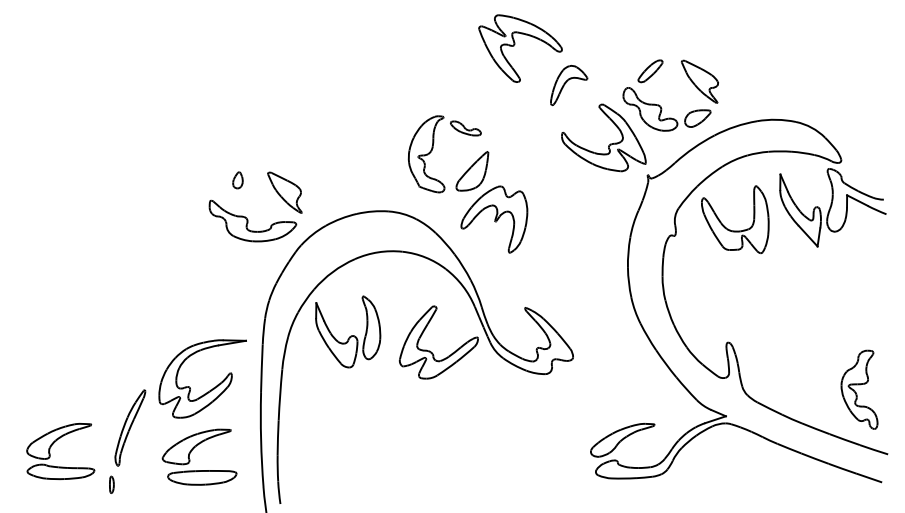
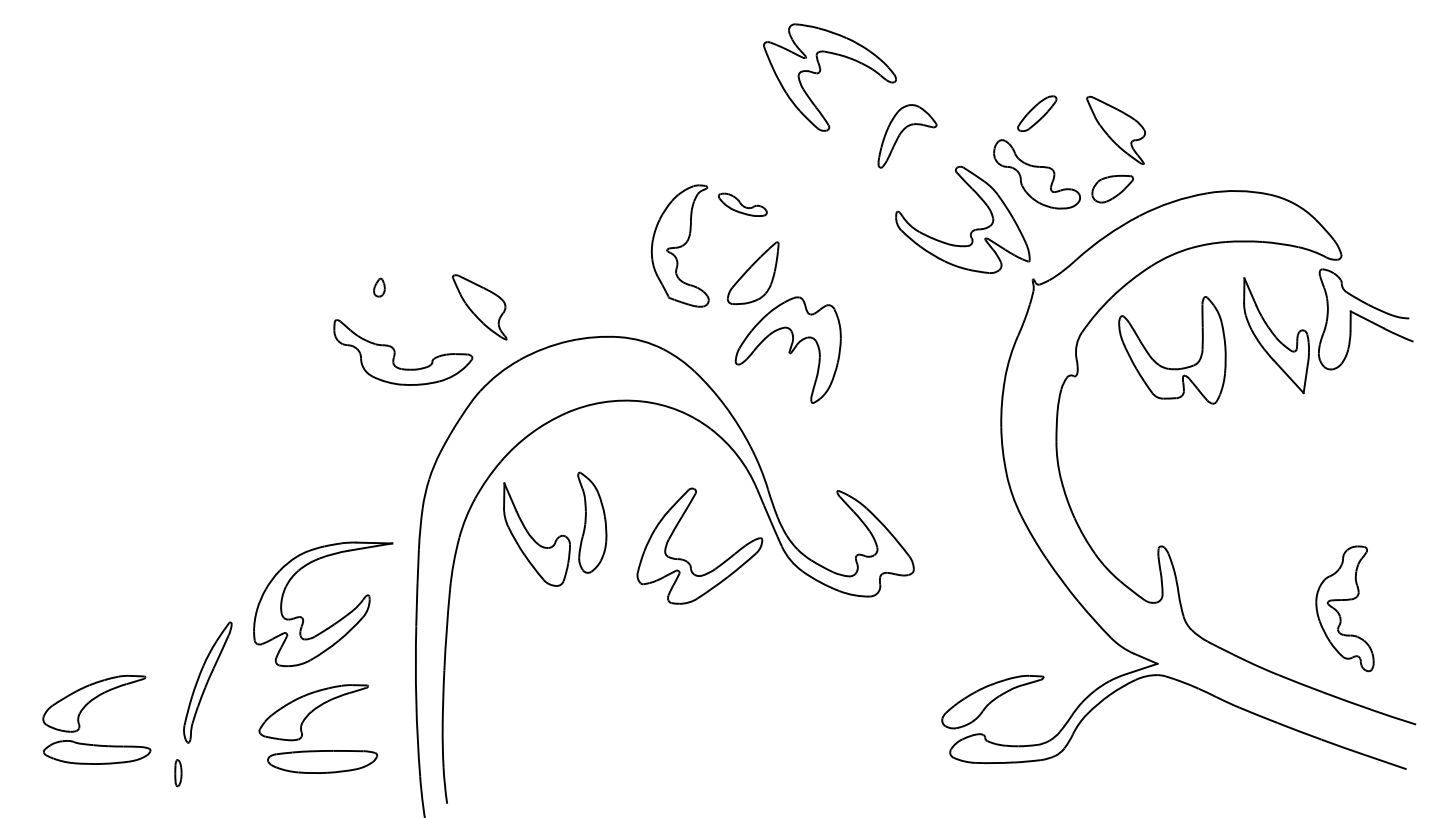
part: (237, 180) -> (378, 287), size x0.7
part: (284, 192) -> (479, 306), moved
part: (859, 389) -> (1344, 608), moved

